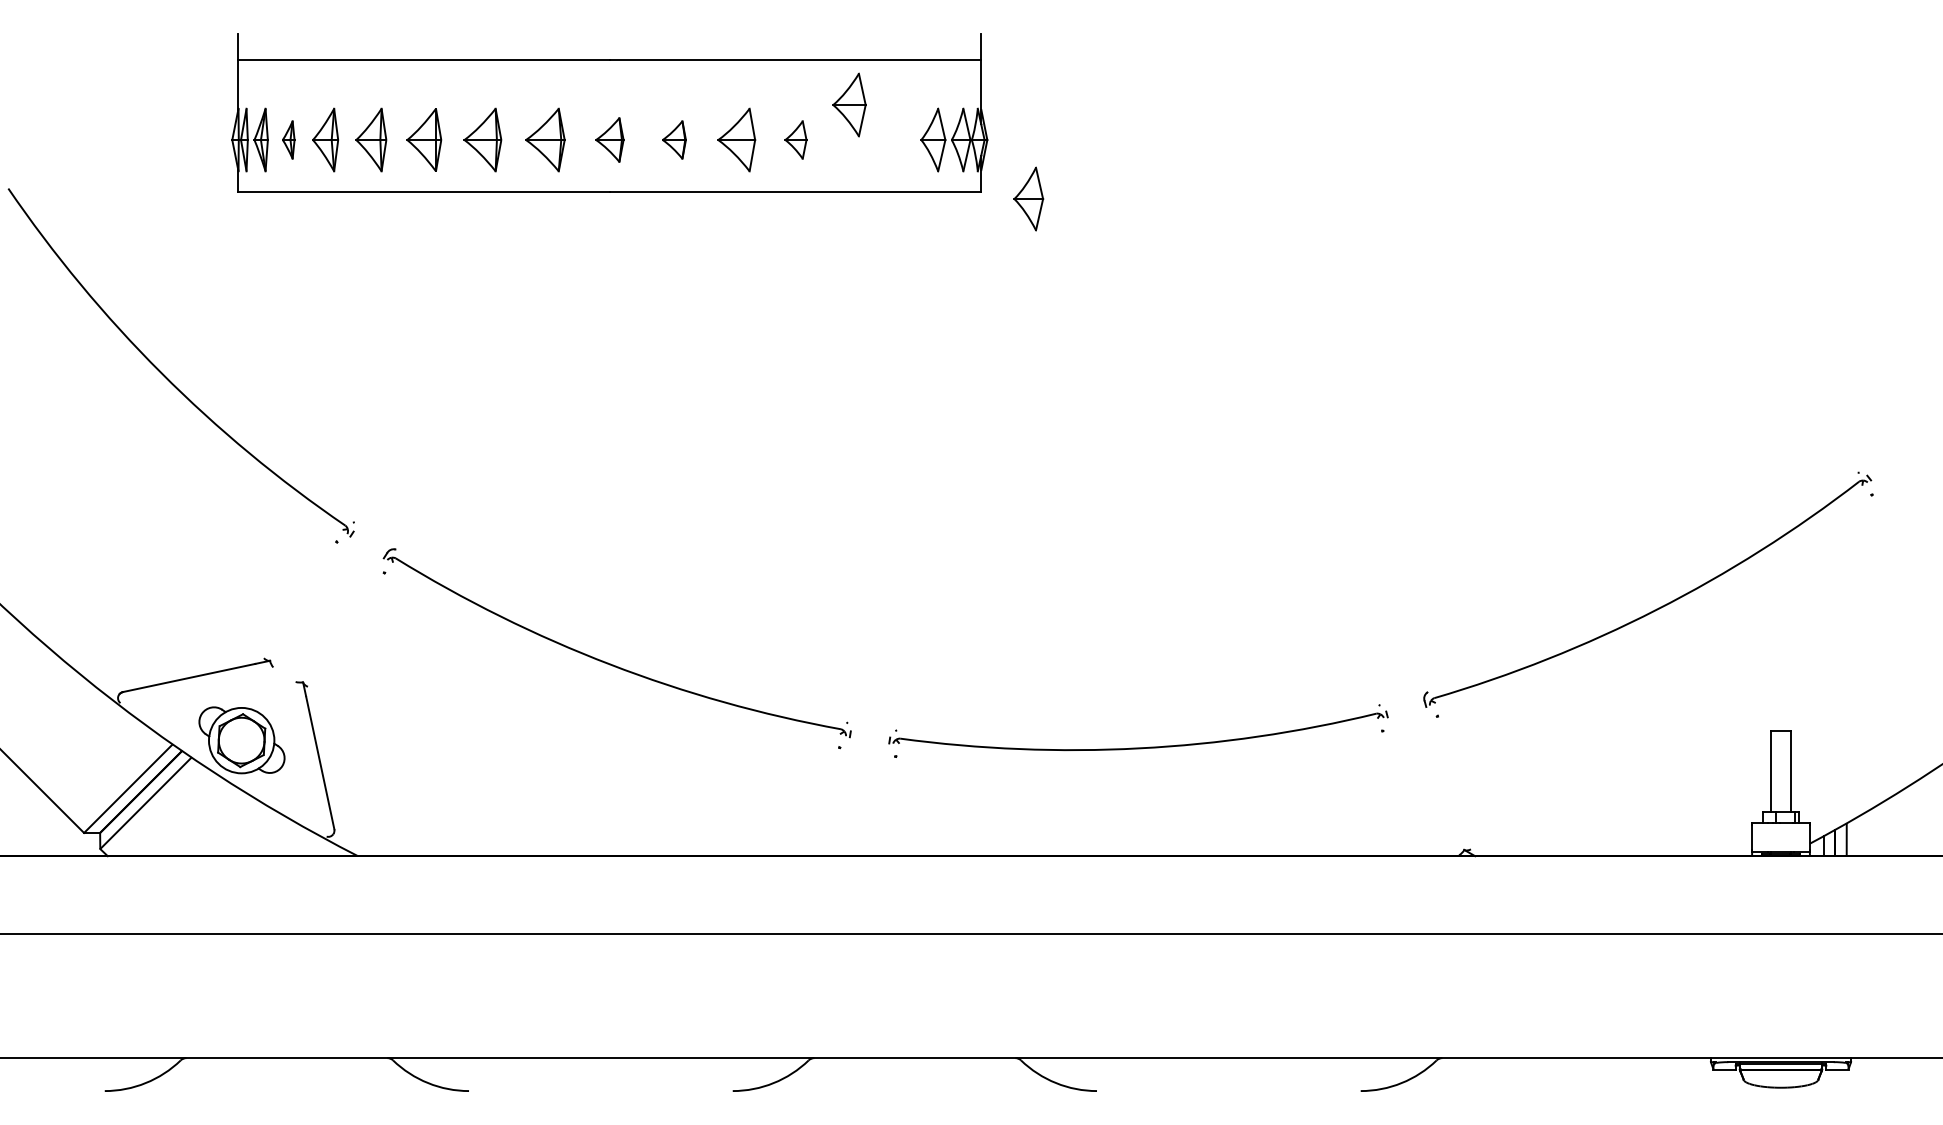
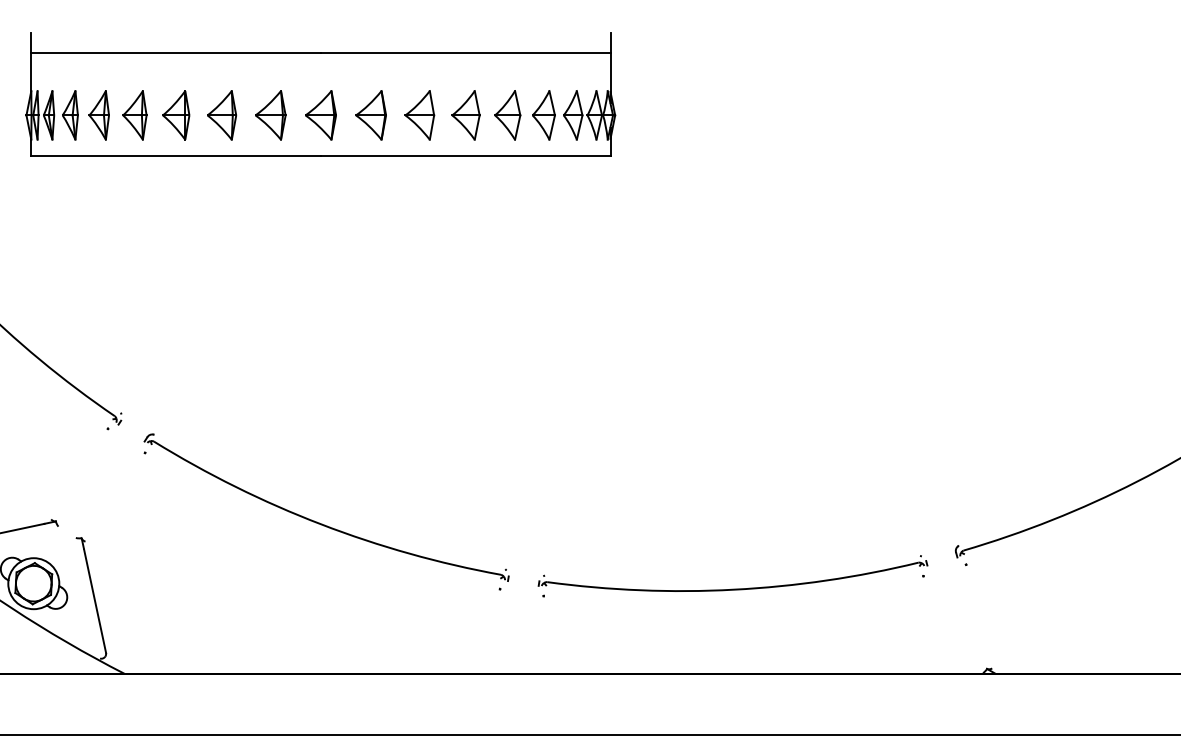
part: (849, 104) -> (507, 114), moved
part: (288, 139) -> (70, 114), size x1.67
part: (609, 139) -> (320, 114), size x1.43
part: (674, 139) -> (371, 114), size x1.67
part: (795, 139) -> (465, 114), size x1.67
part: (1028, 198) -> (543, 114), moved

